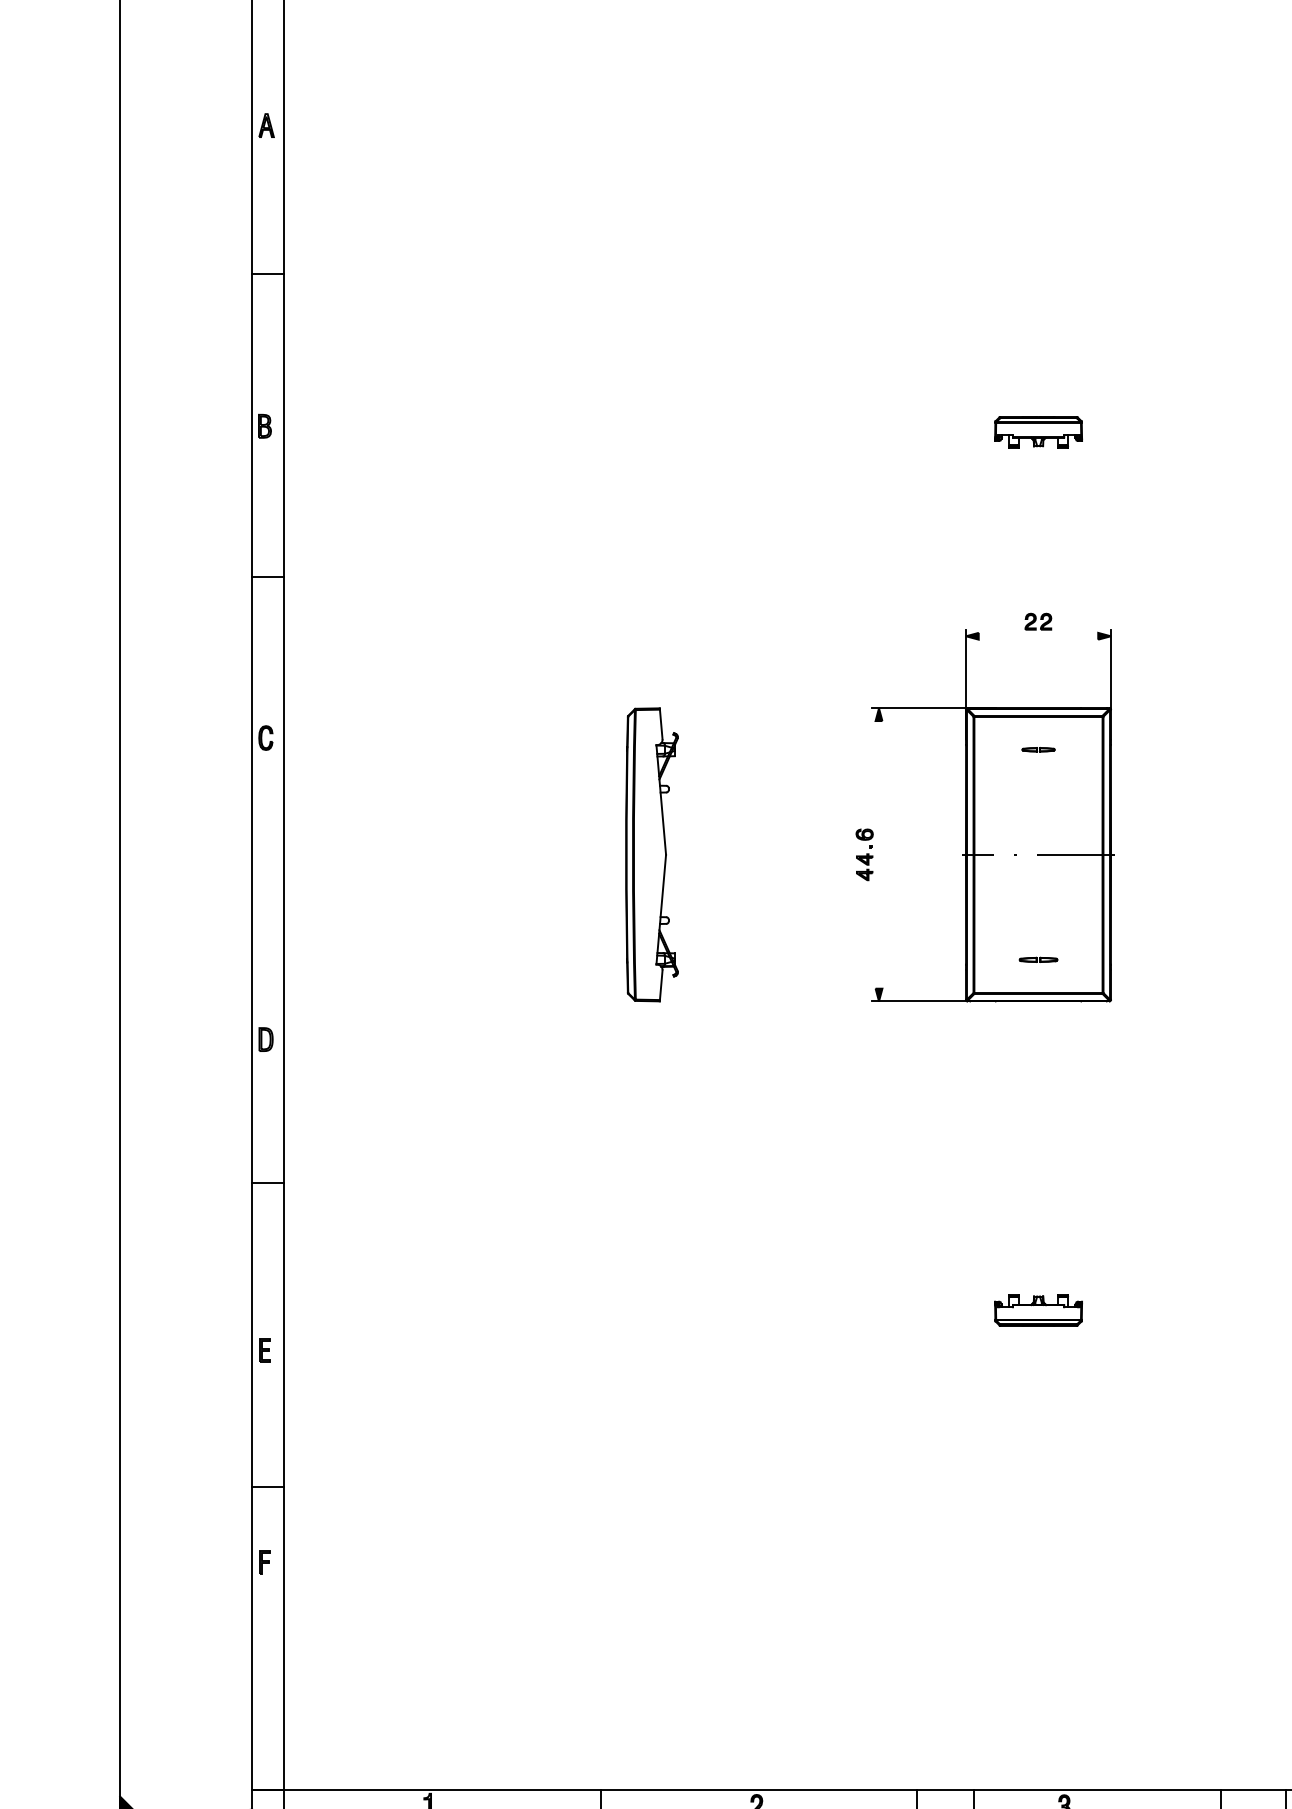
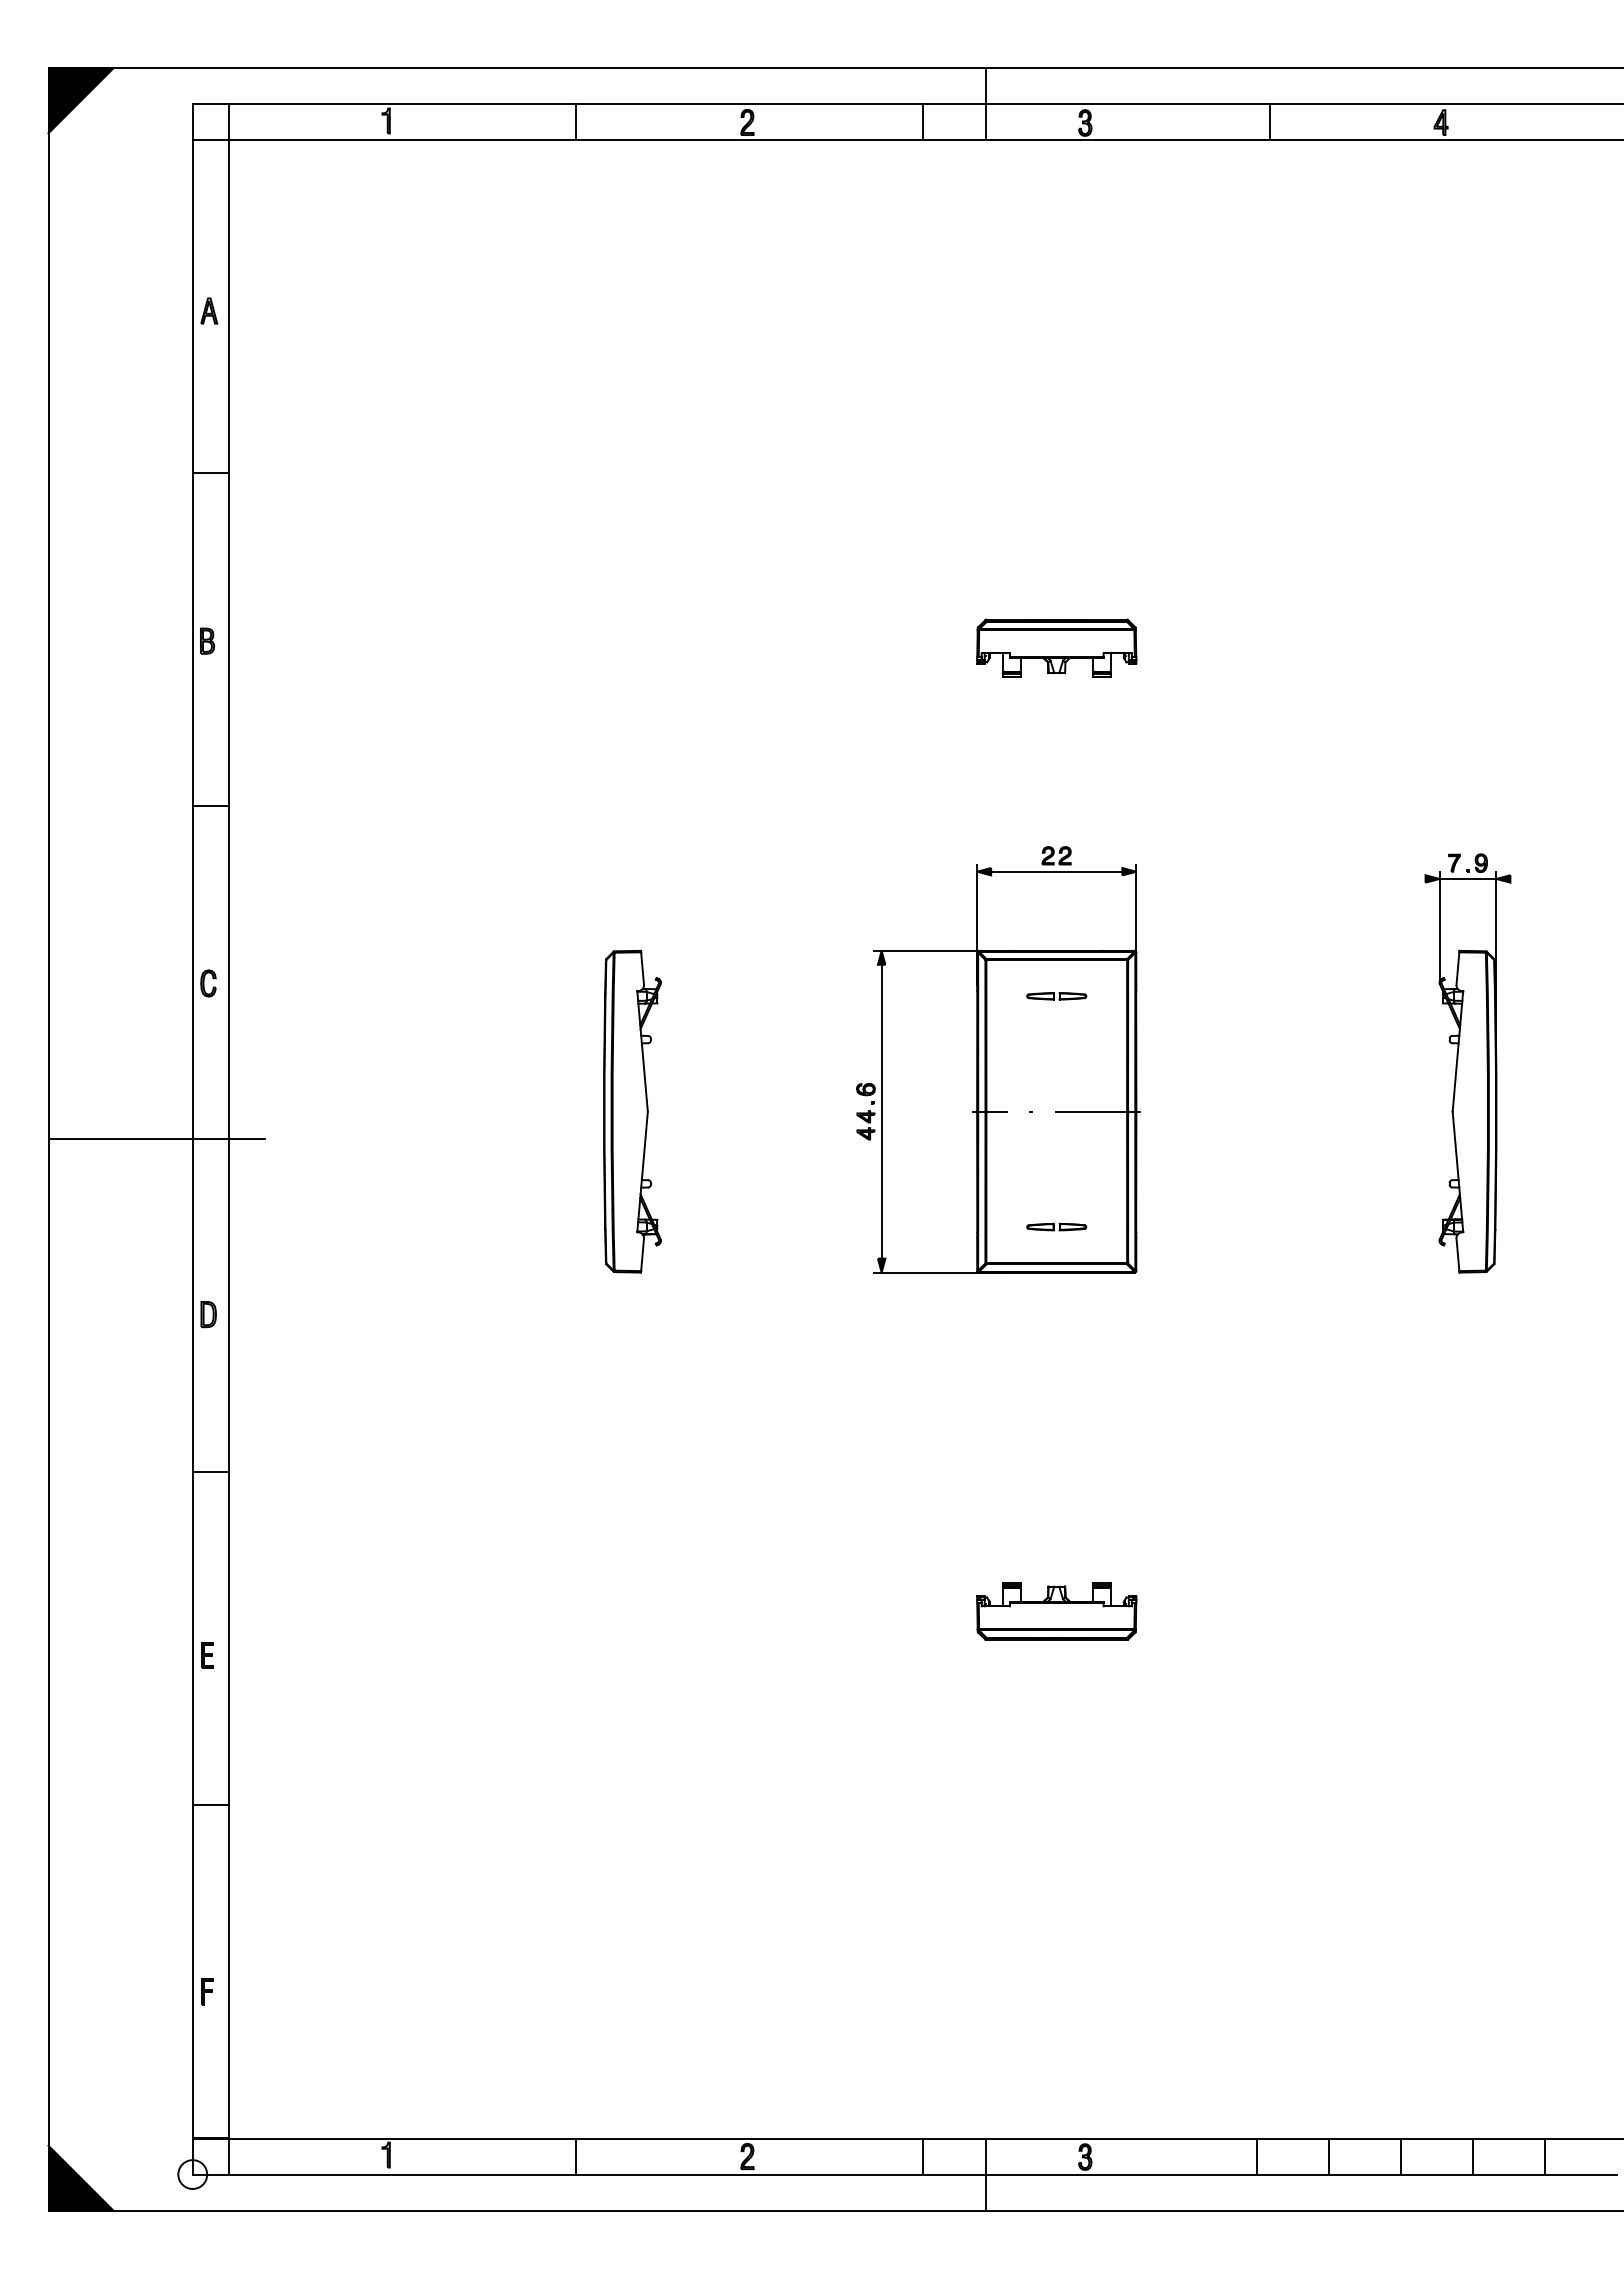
part: (1038, 432) -> (1056, 647), size x1.67
line: (1038, 636) -> (1056, 871), added
part: (1038, 749) -> (1056, 996), size x1.67
line: (878, 854) -> (881, 1111), added
line: (218, 880) -> (156, 1139), added
part: (1038, 959) -> (1056, 1226), size x1.43
part: (1038, 1310) -> (1056, 1611), size x1.67
part: (264, 1562) -> (207, 1991), moved

